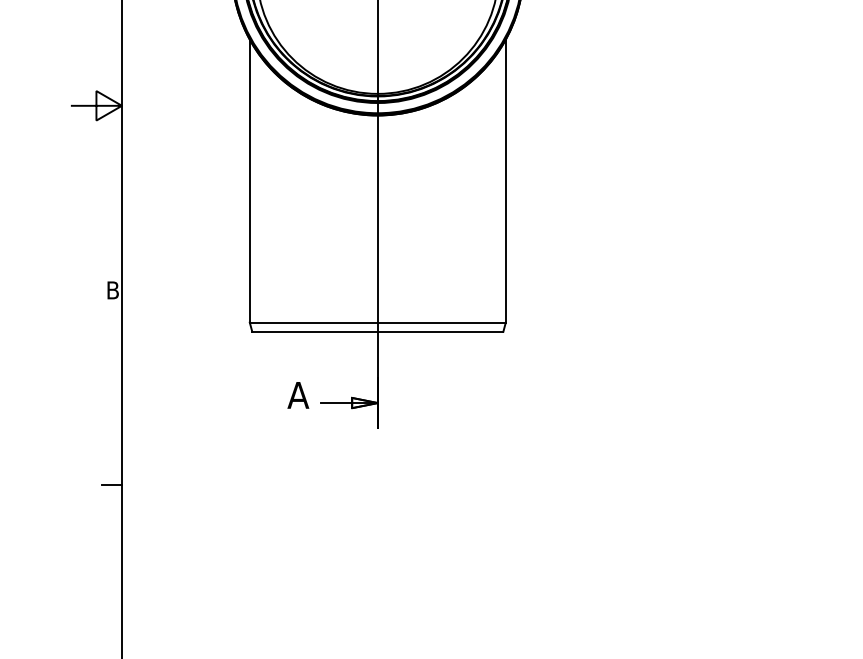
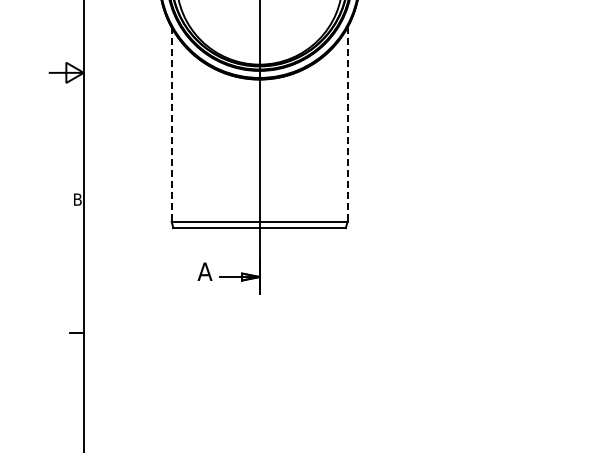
line: (249, 182) -> (171, 125), solid -> dashed
line: (505, 182) -> (347, 125), solid -> dashed

